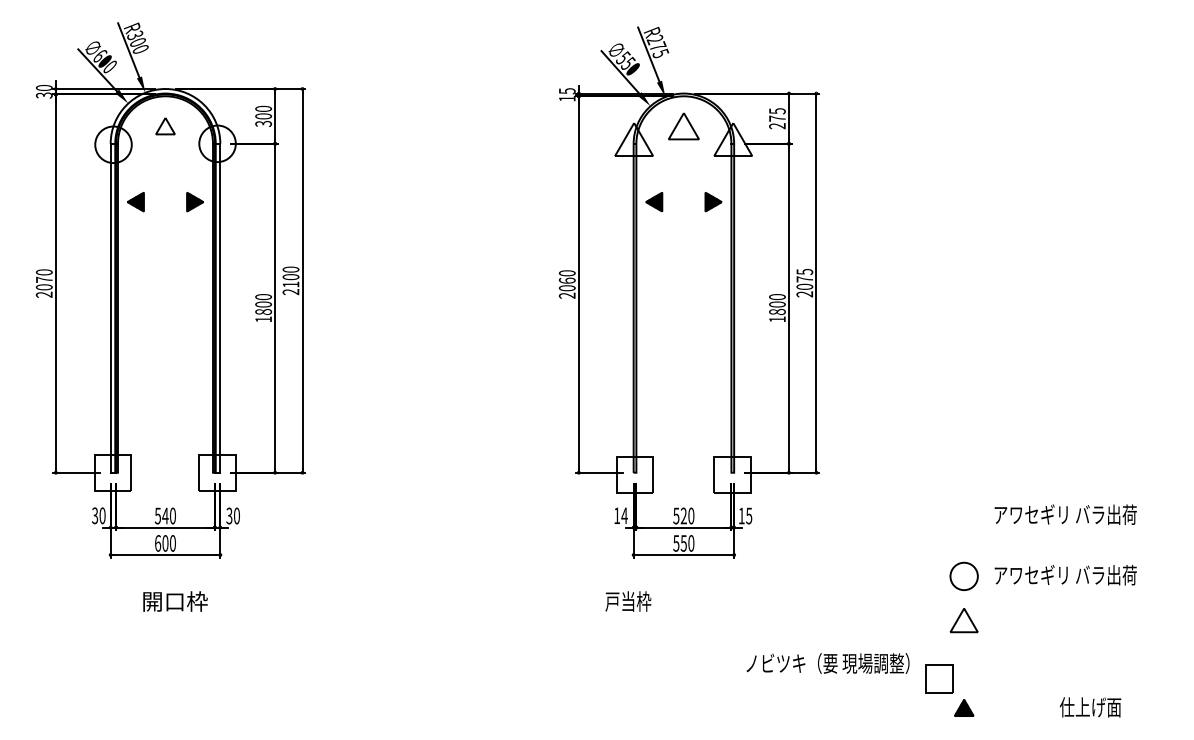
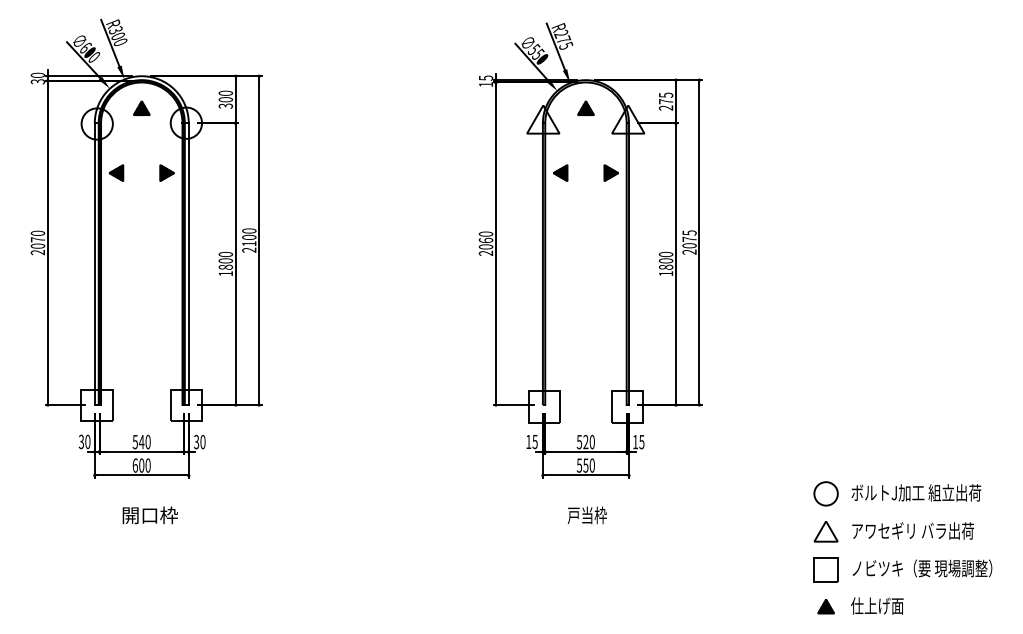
part: (683, 125) -> (585, 107), size x0.62
hatch: (165, 126) -> (141, 108), added
text: (1065, 514) -> (912, 530), moved
text: (623, 516) -> (534, 442), 14 -> 15
text: (1069, 574) -> (916, 492), アワセギリ バラ出荷 -> ボルトJ加工 組立出荷
text: (627, 601) -> (586, 515), moved
text: (828, 663) -> (922, 568), moved
part: (938, 678) -> (825, 569), moved
text: (1090, 706) -> (877, 605), moved

